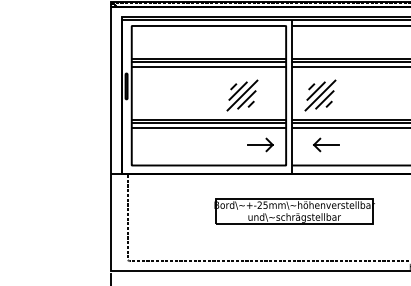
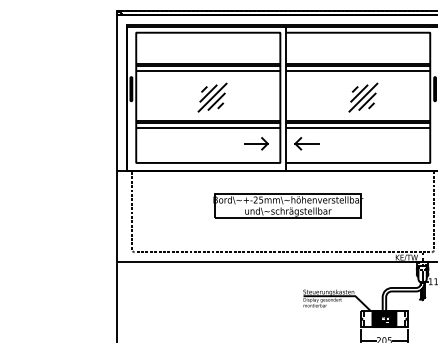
part: (242, 95) -> (212, 97), moved
part: (320, 95) -> (363, 97), moved
part: (325, 144) -> (306, 143), moved

